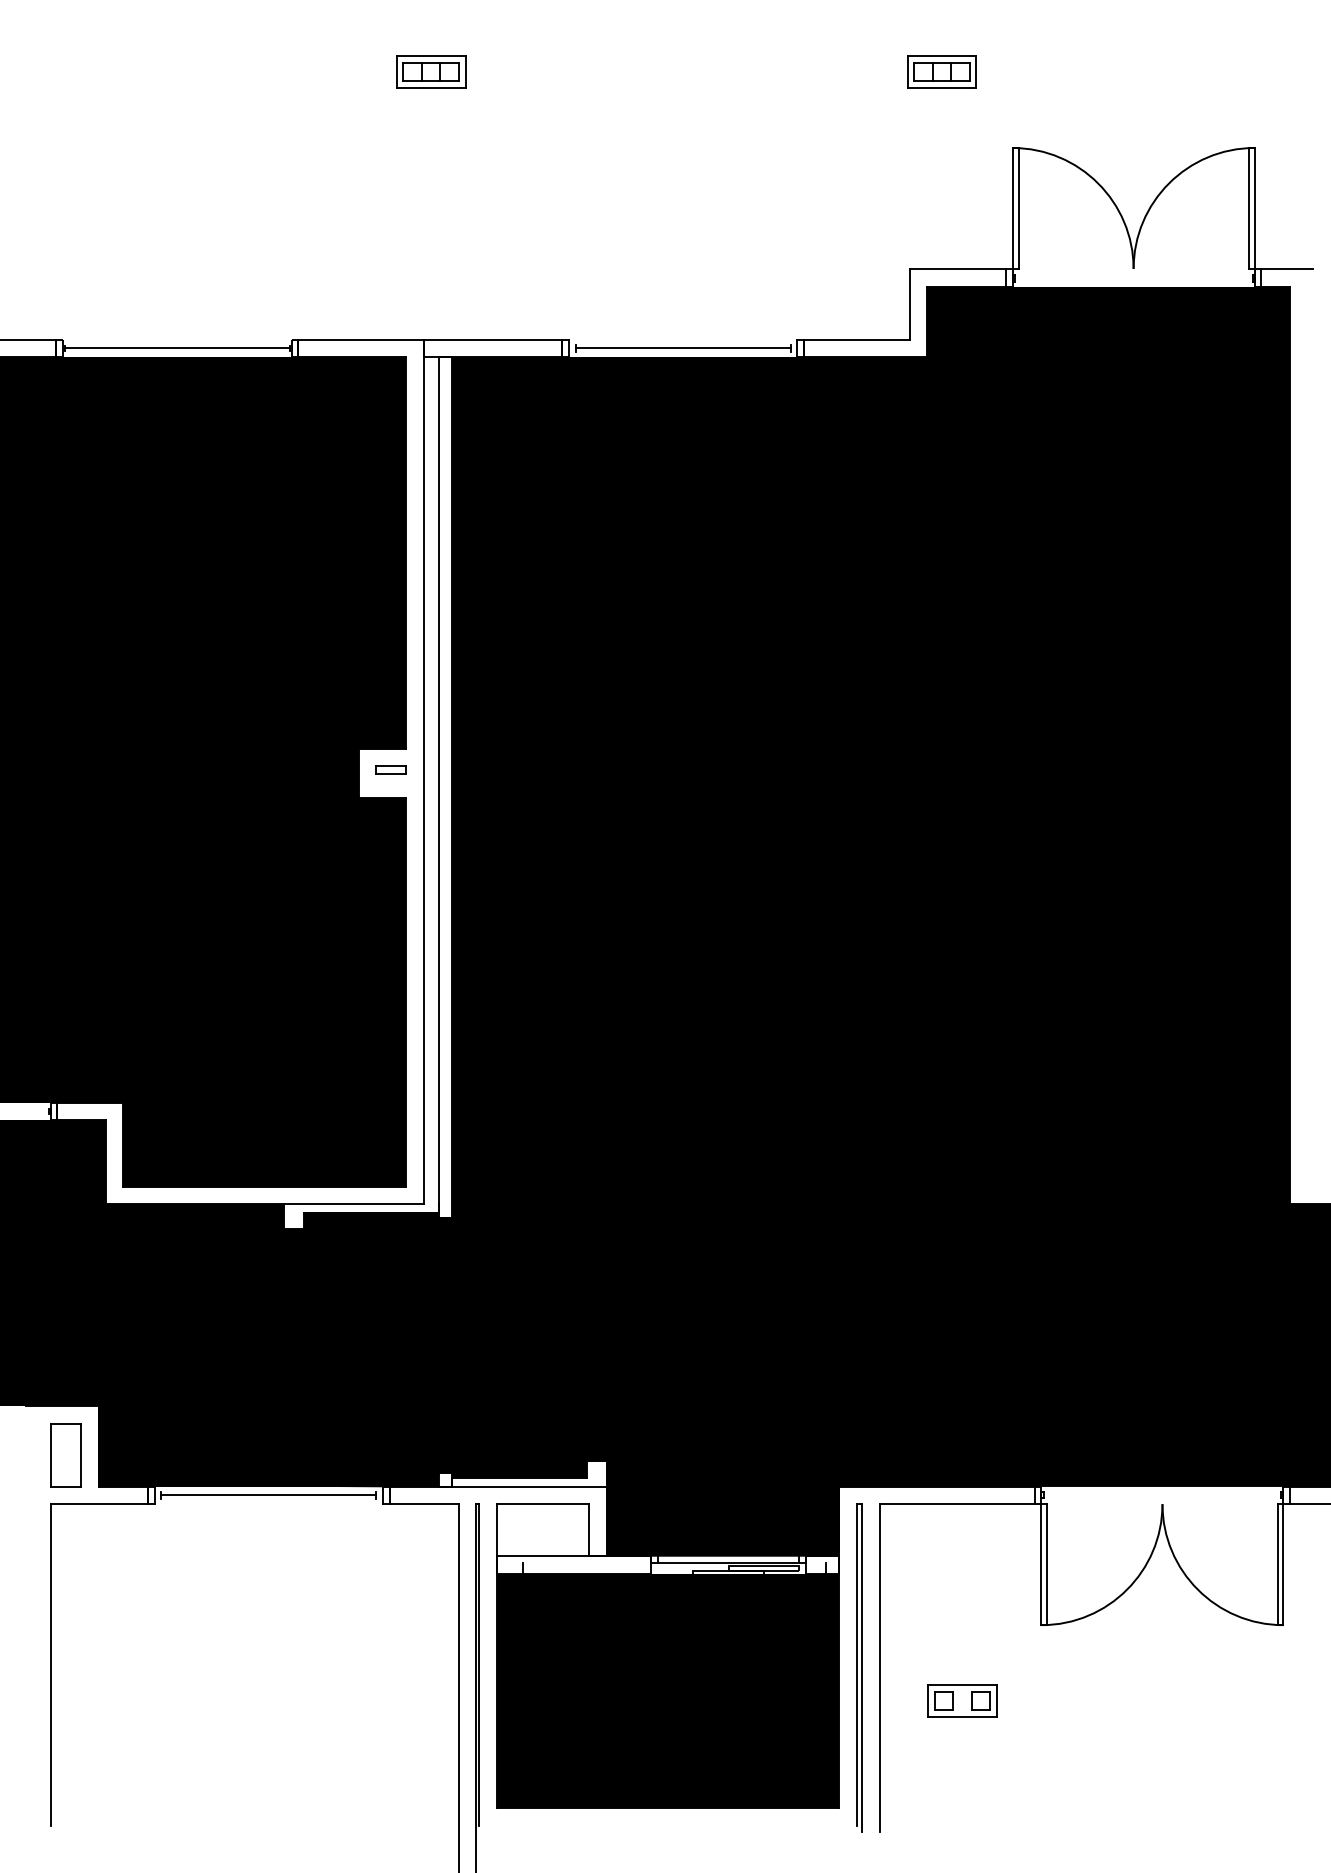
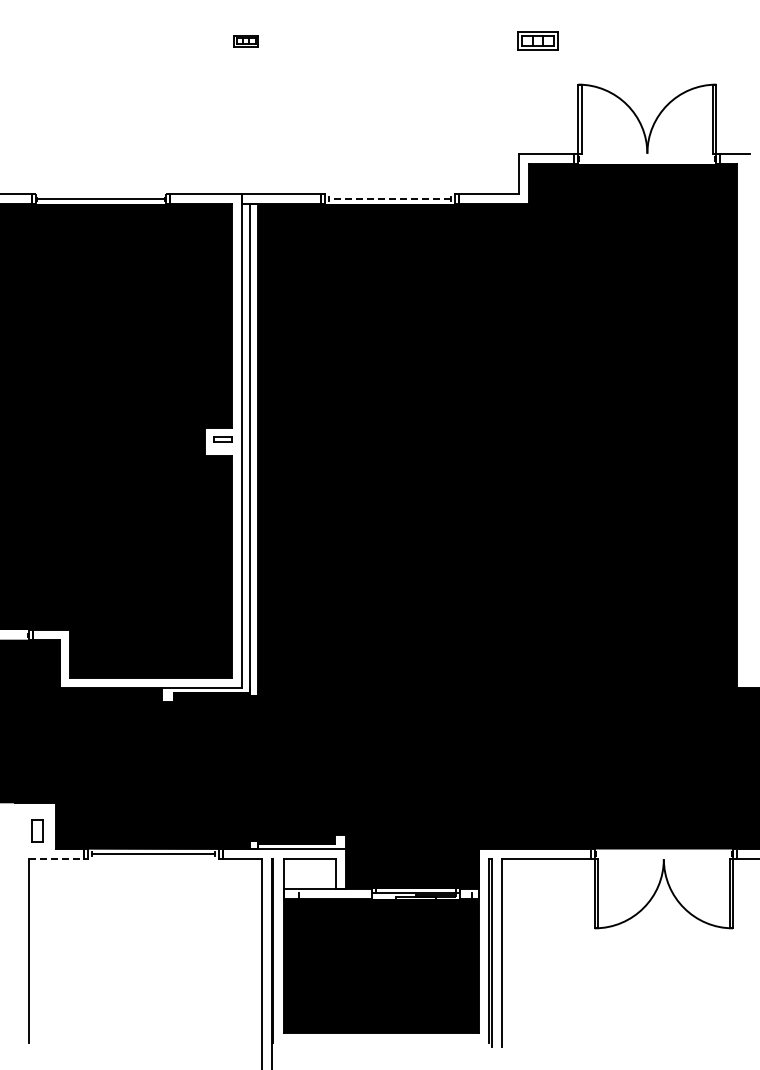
part: (430, 70) -> (245, 40), size x0.6
line: (682, 349) -> (389, 199), solid -> dashed
part: (65, 1453) -> (37, 830), size x0.6
line: (99, 1504) -> (56, 859), solid -> dashed
part: (962, 1700) -> (549, 971), removed

